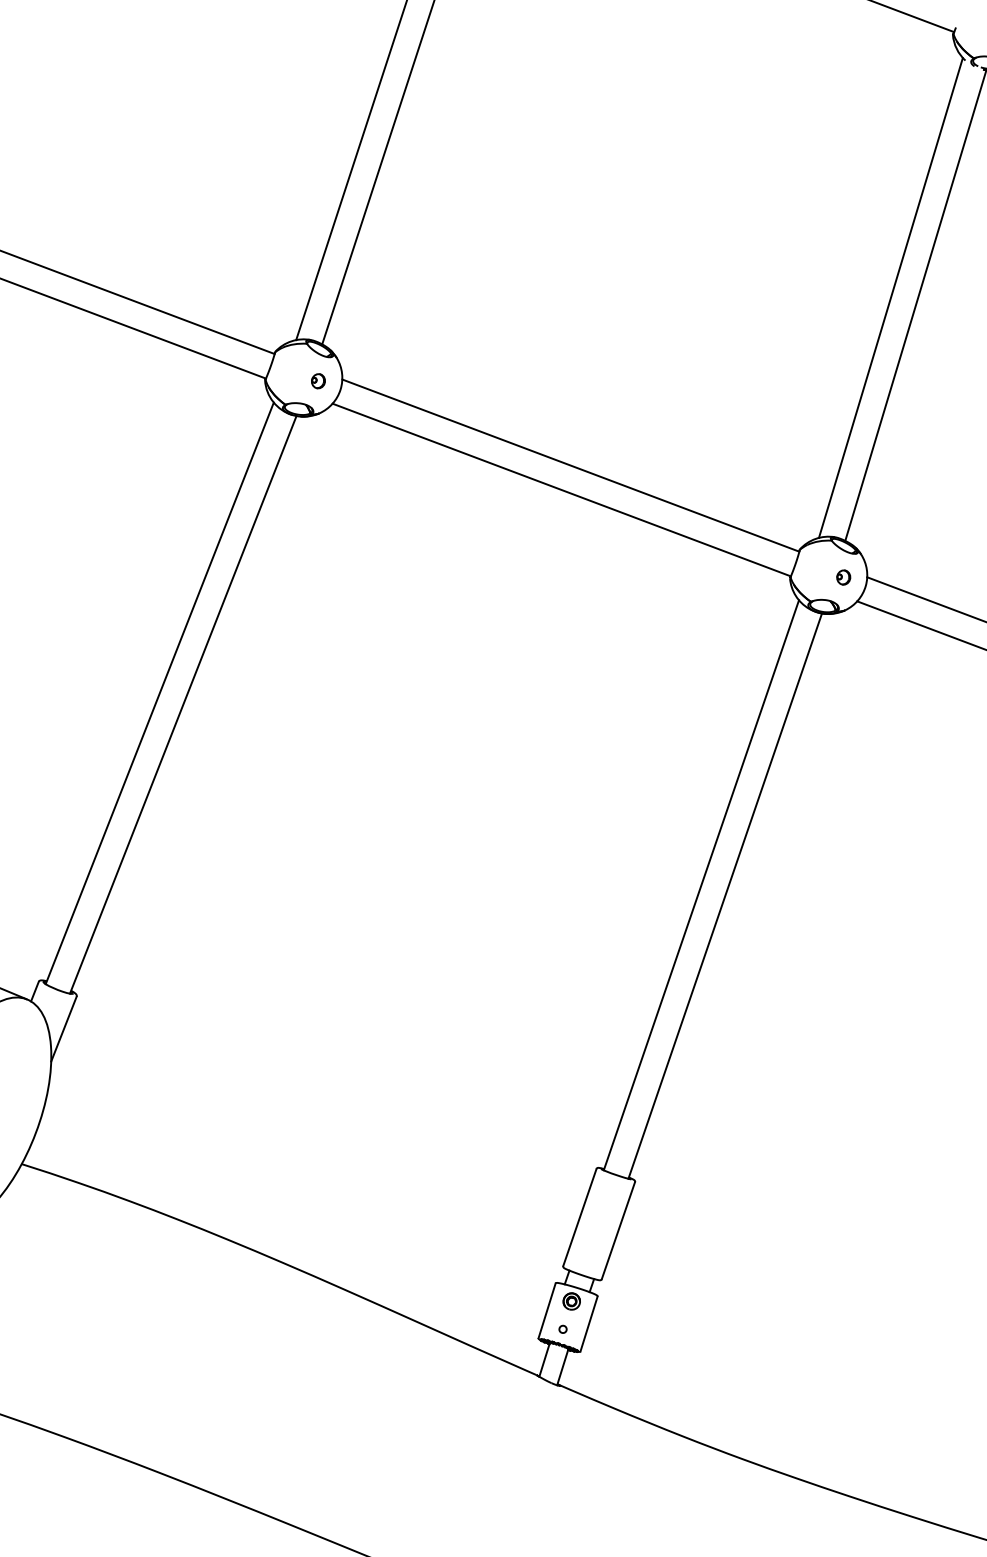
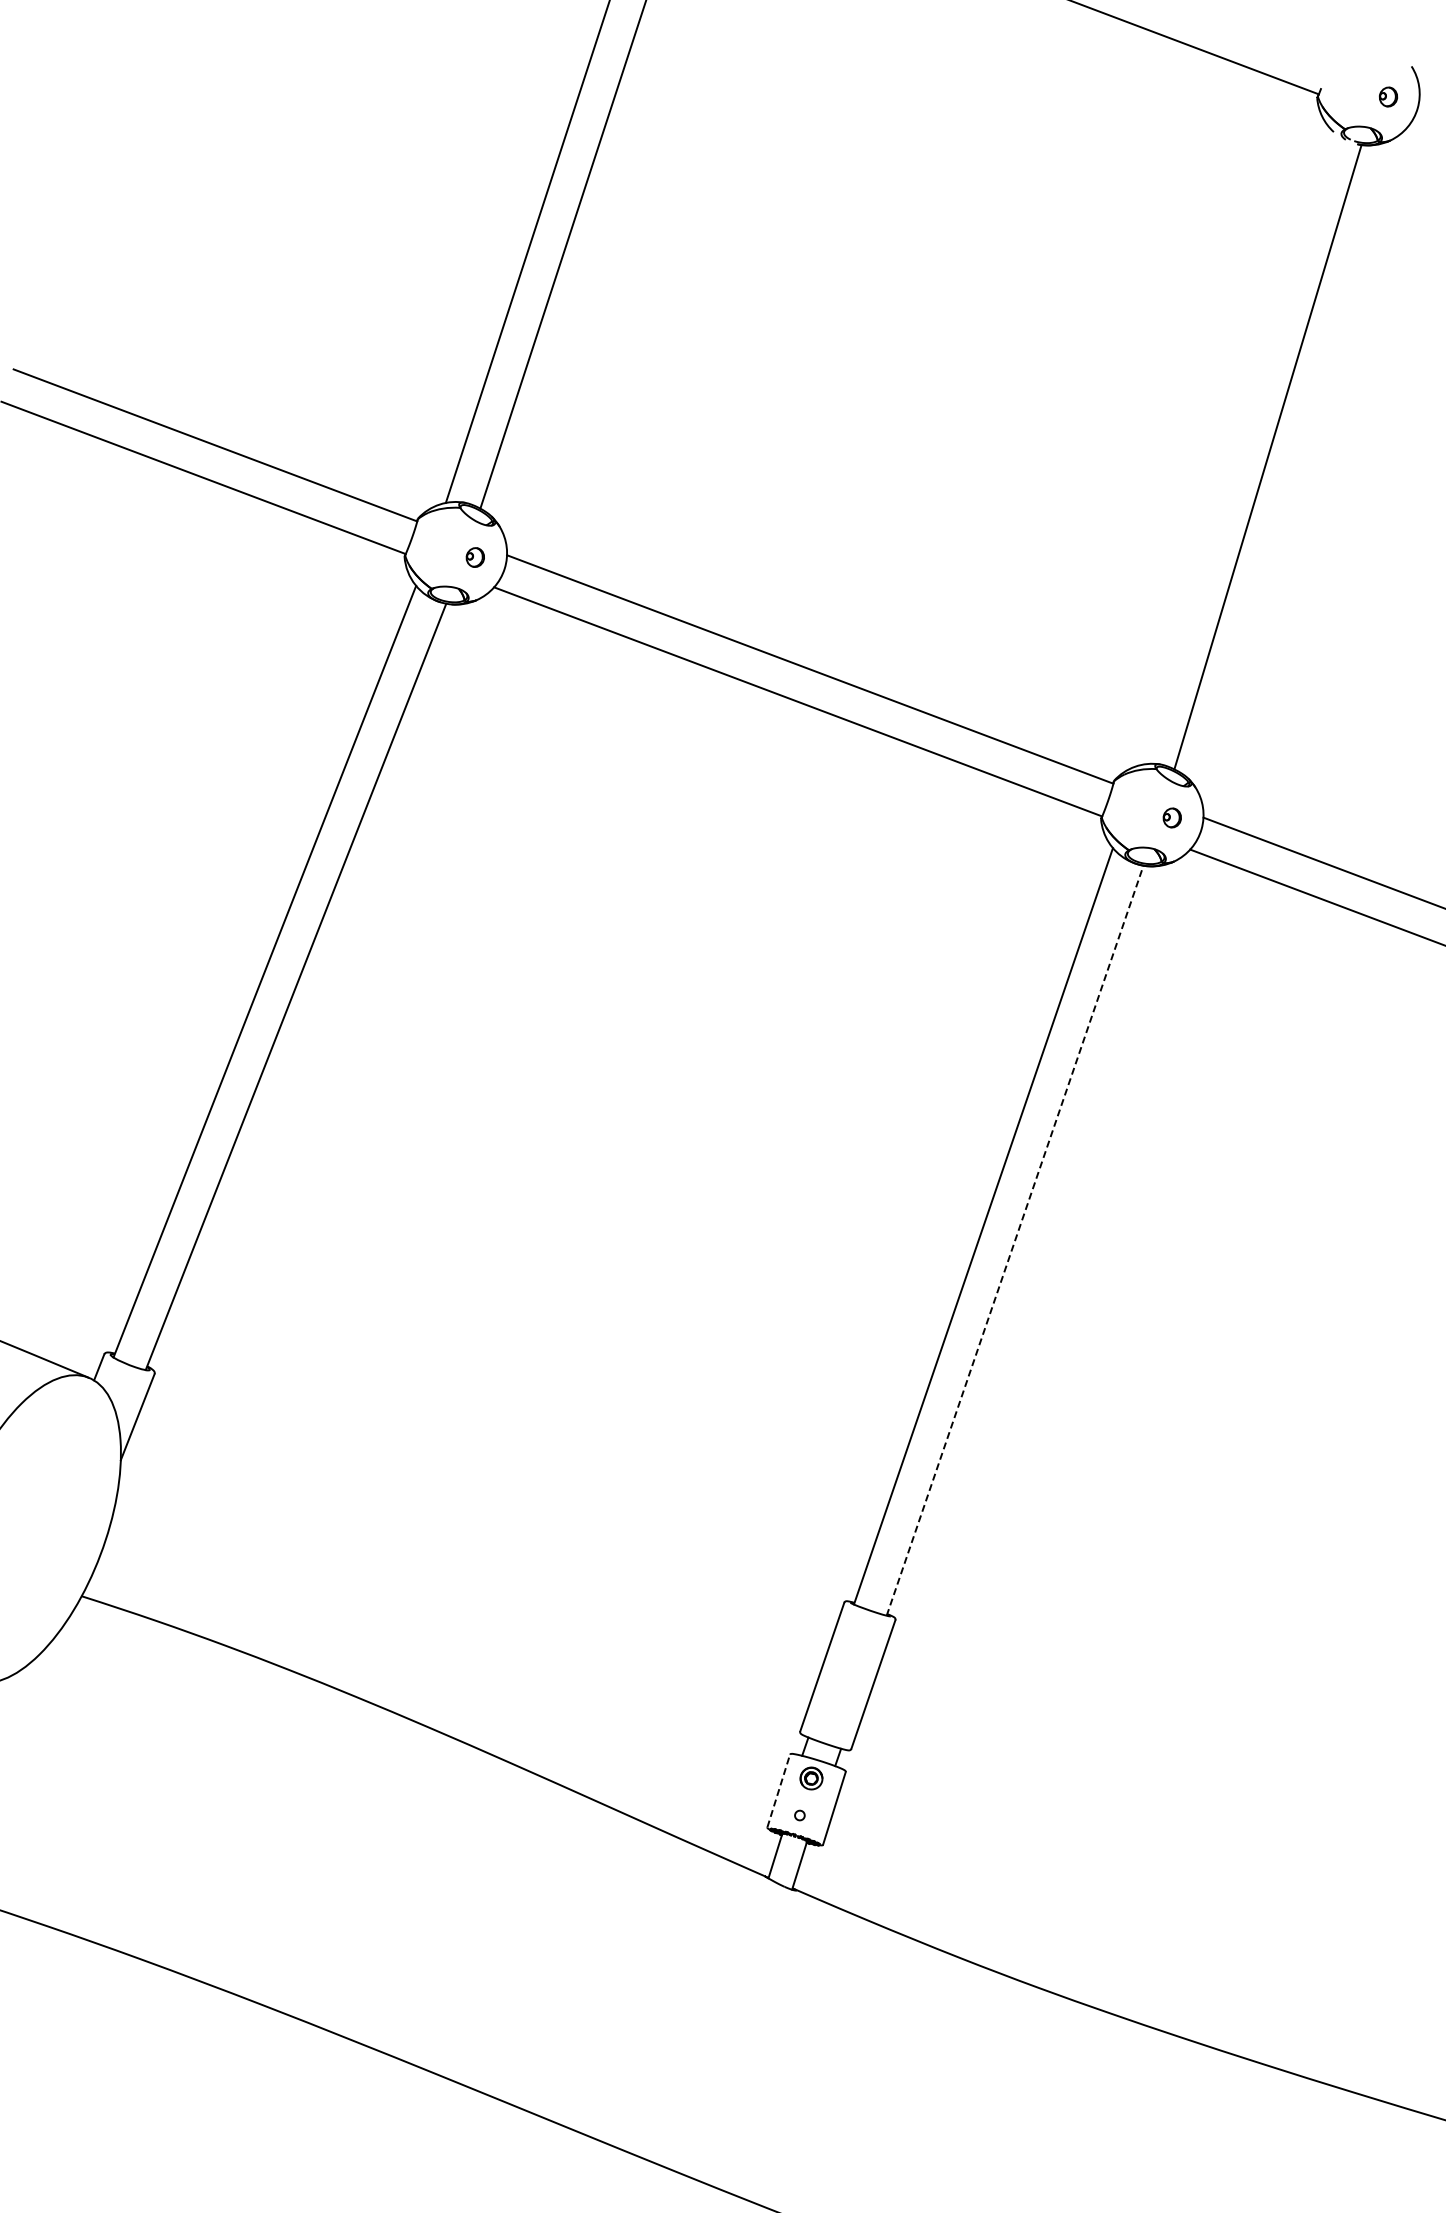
line: (890, 297) -> (1234, 446), removed
line: (725, 895) -> (1015, 1240), solid -> dashed
line: (546, 1310) -> (778, 1790), solid -> dashed

